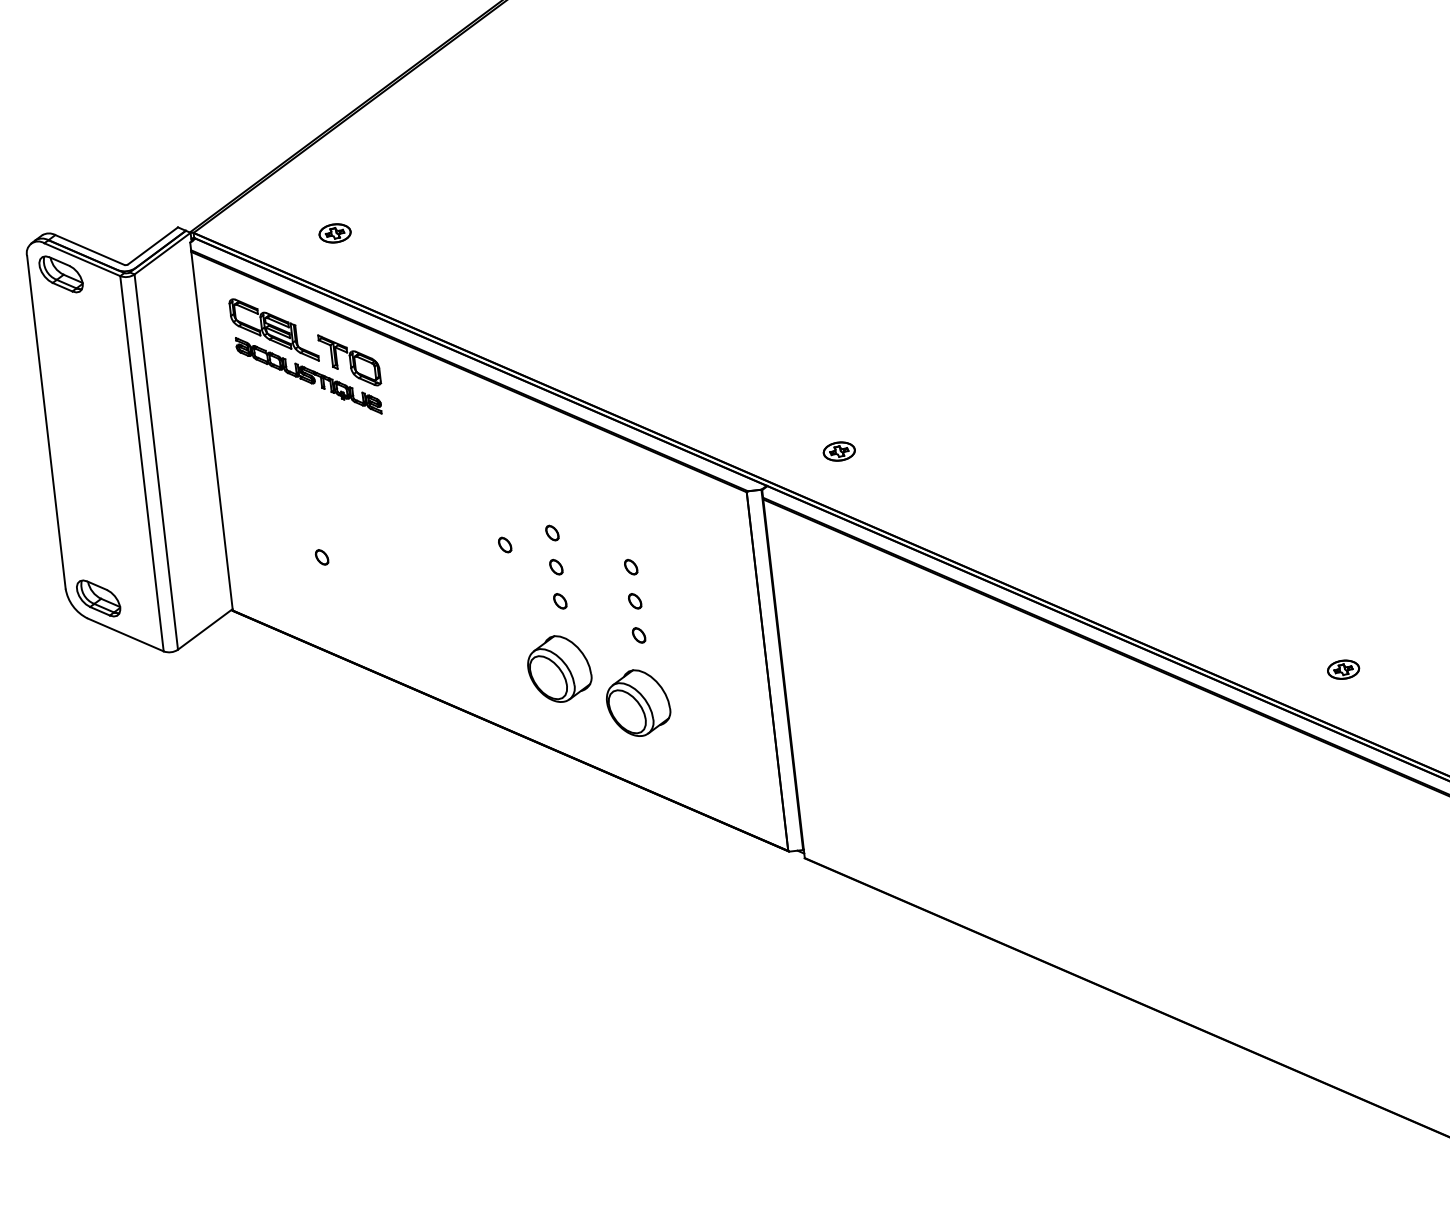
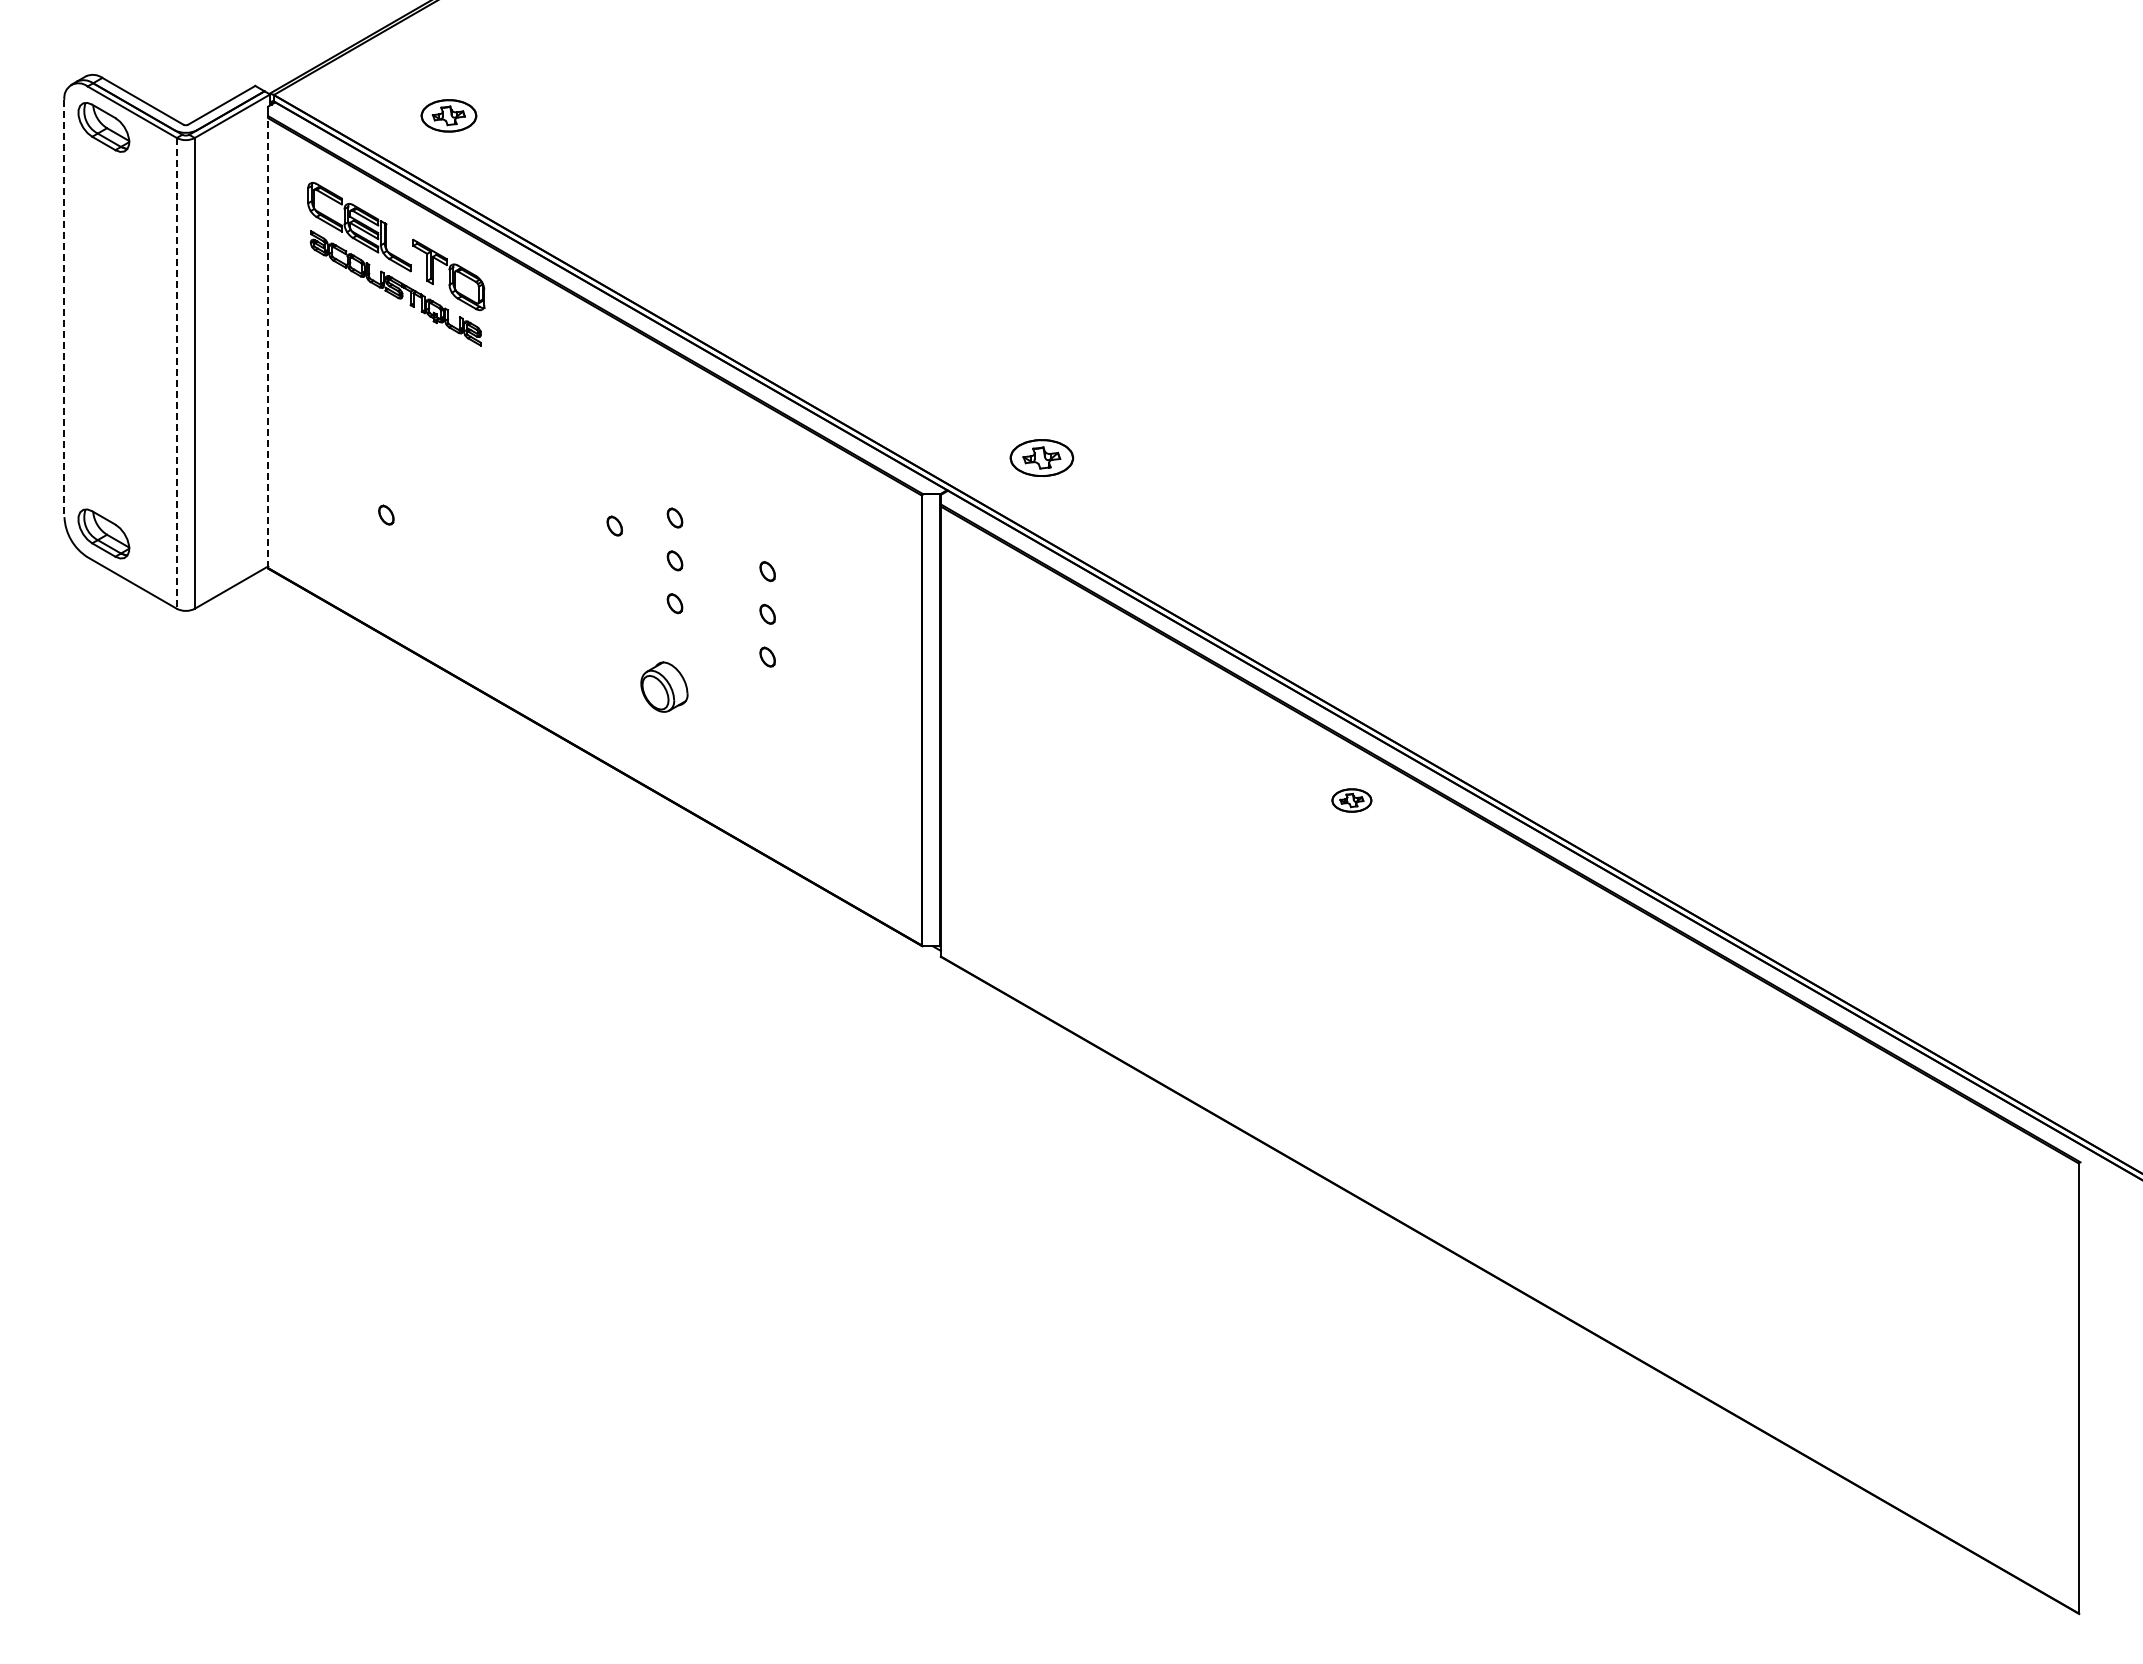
part: (334, 233) -> (448, 115), size x1.4
line: (46, 422) -> (64, 308), solid -> dashed
line: (212, 431) -> (268, 343), solid -> dashed
part: (839, 451) -> (1041, 458), size x1.6
line: (141, 463) -> (176, 373), solid -> dashed
part: (559, 668) -> (664, 686), size x0.6
part: (1343, 669) -> (1351, 800), moved
part: (637, 702) -> (756, 740), removed

